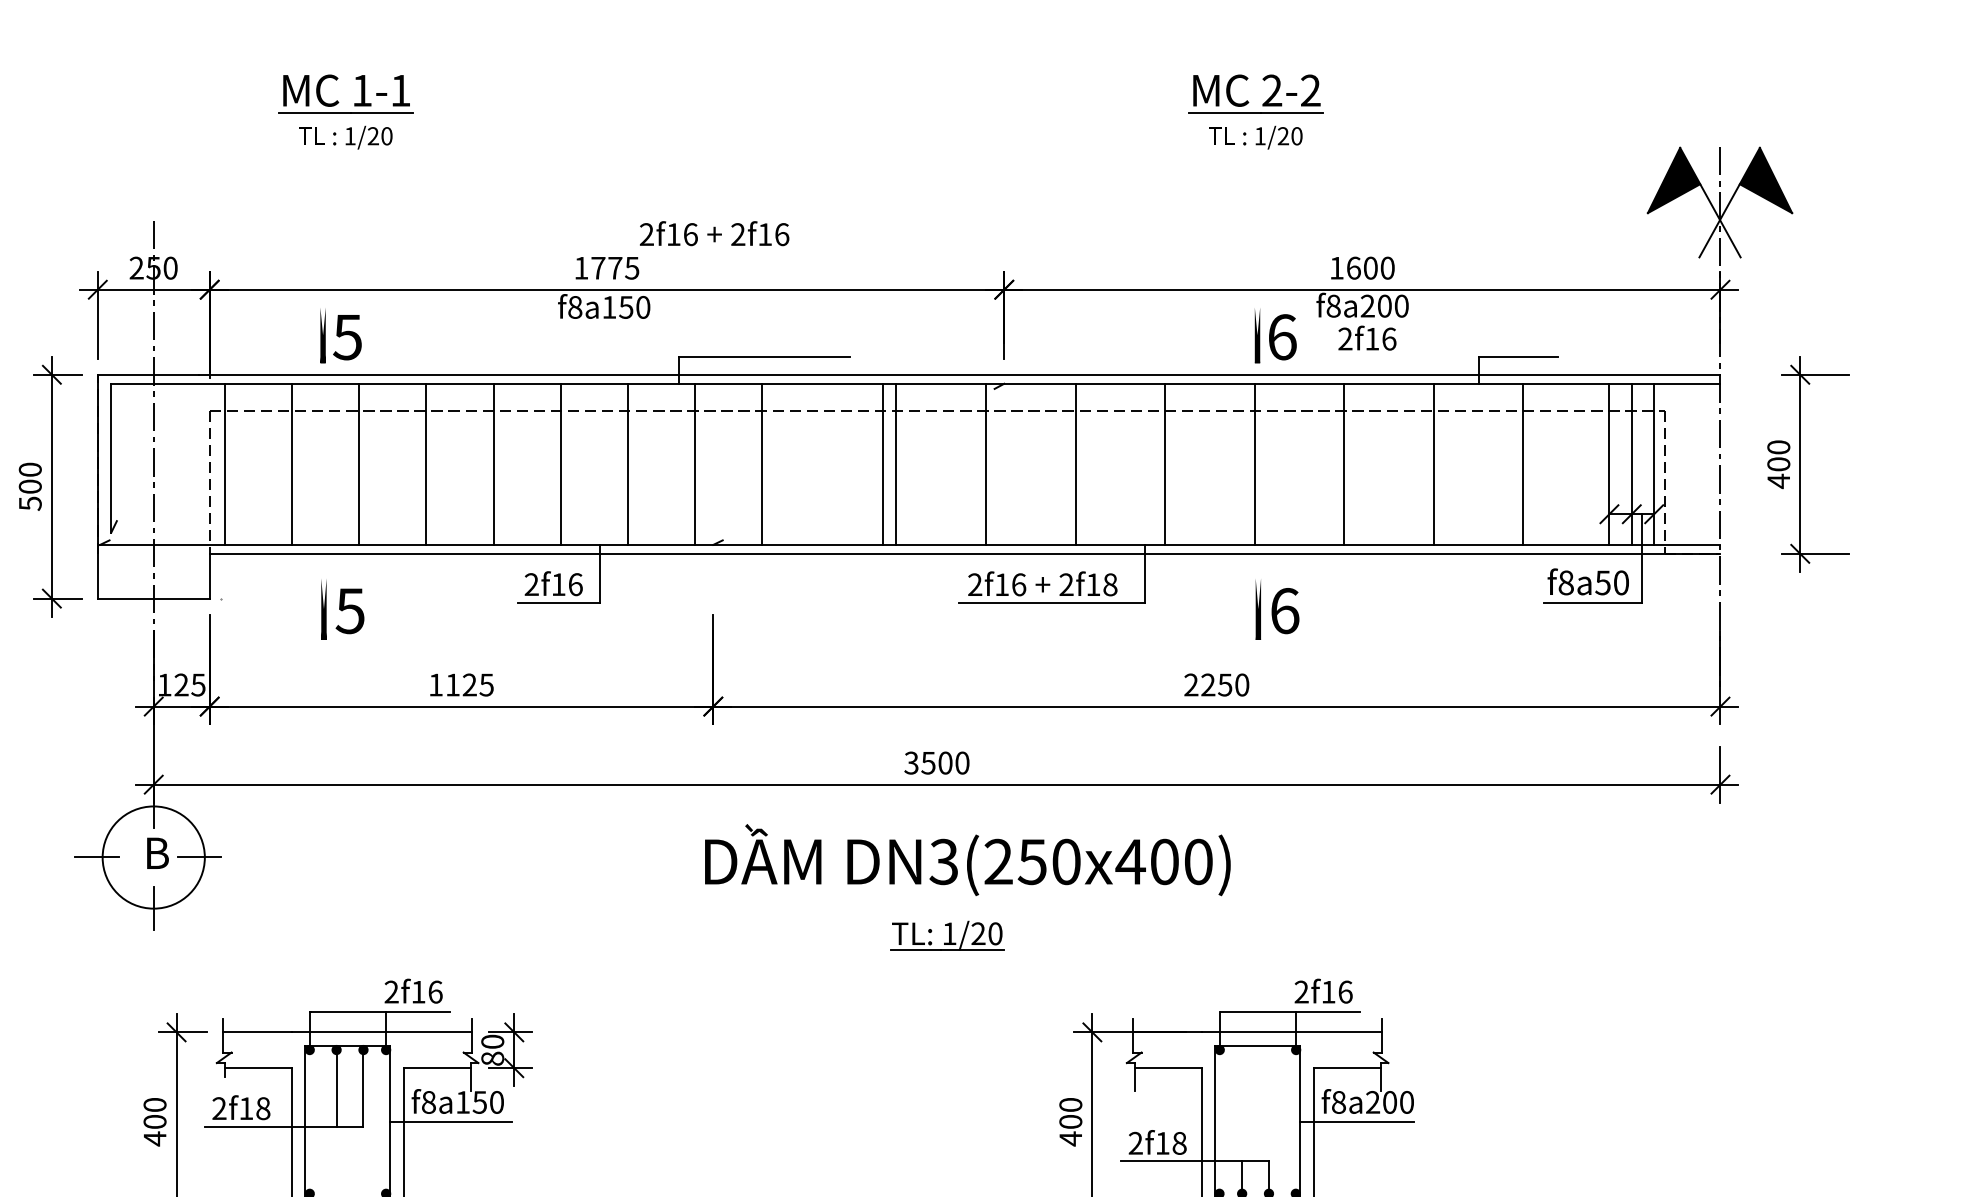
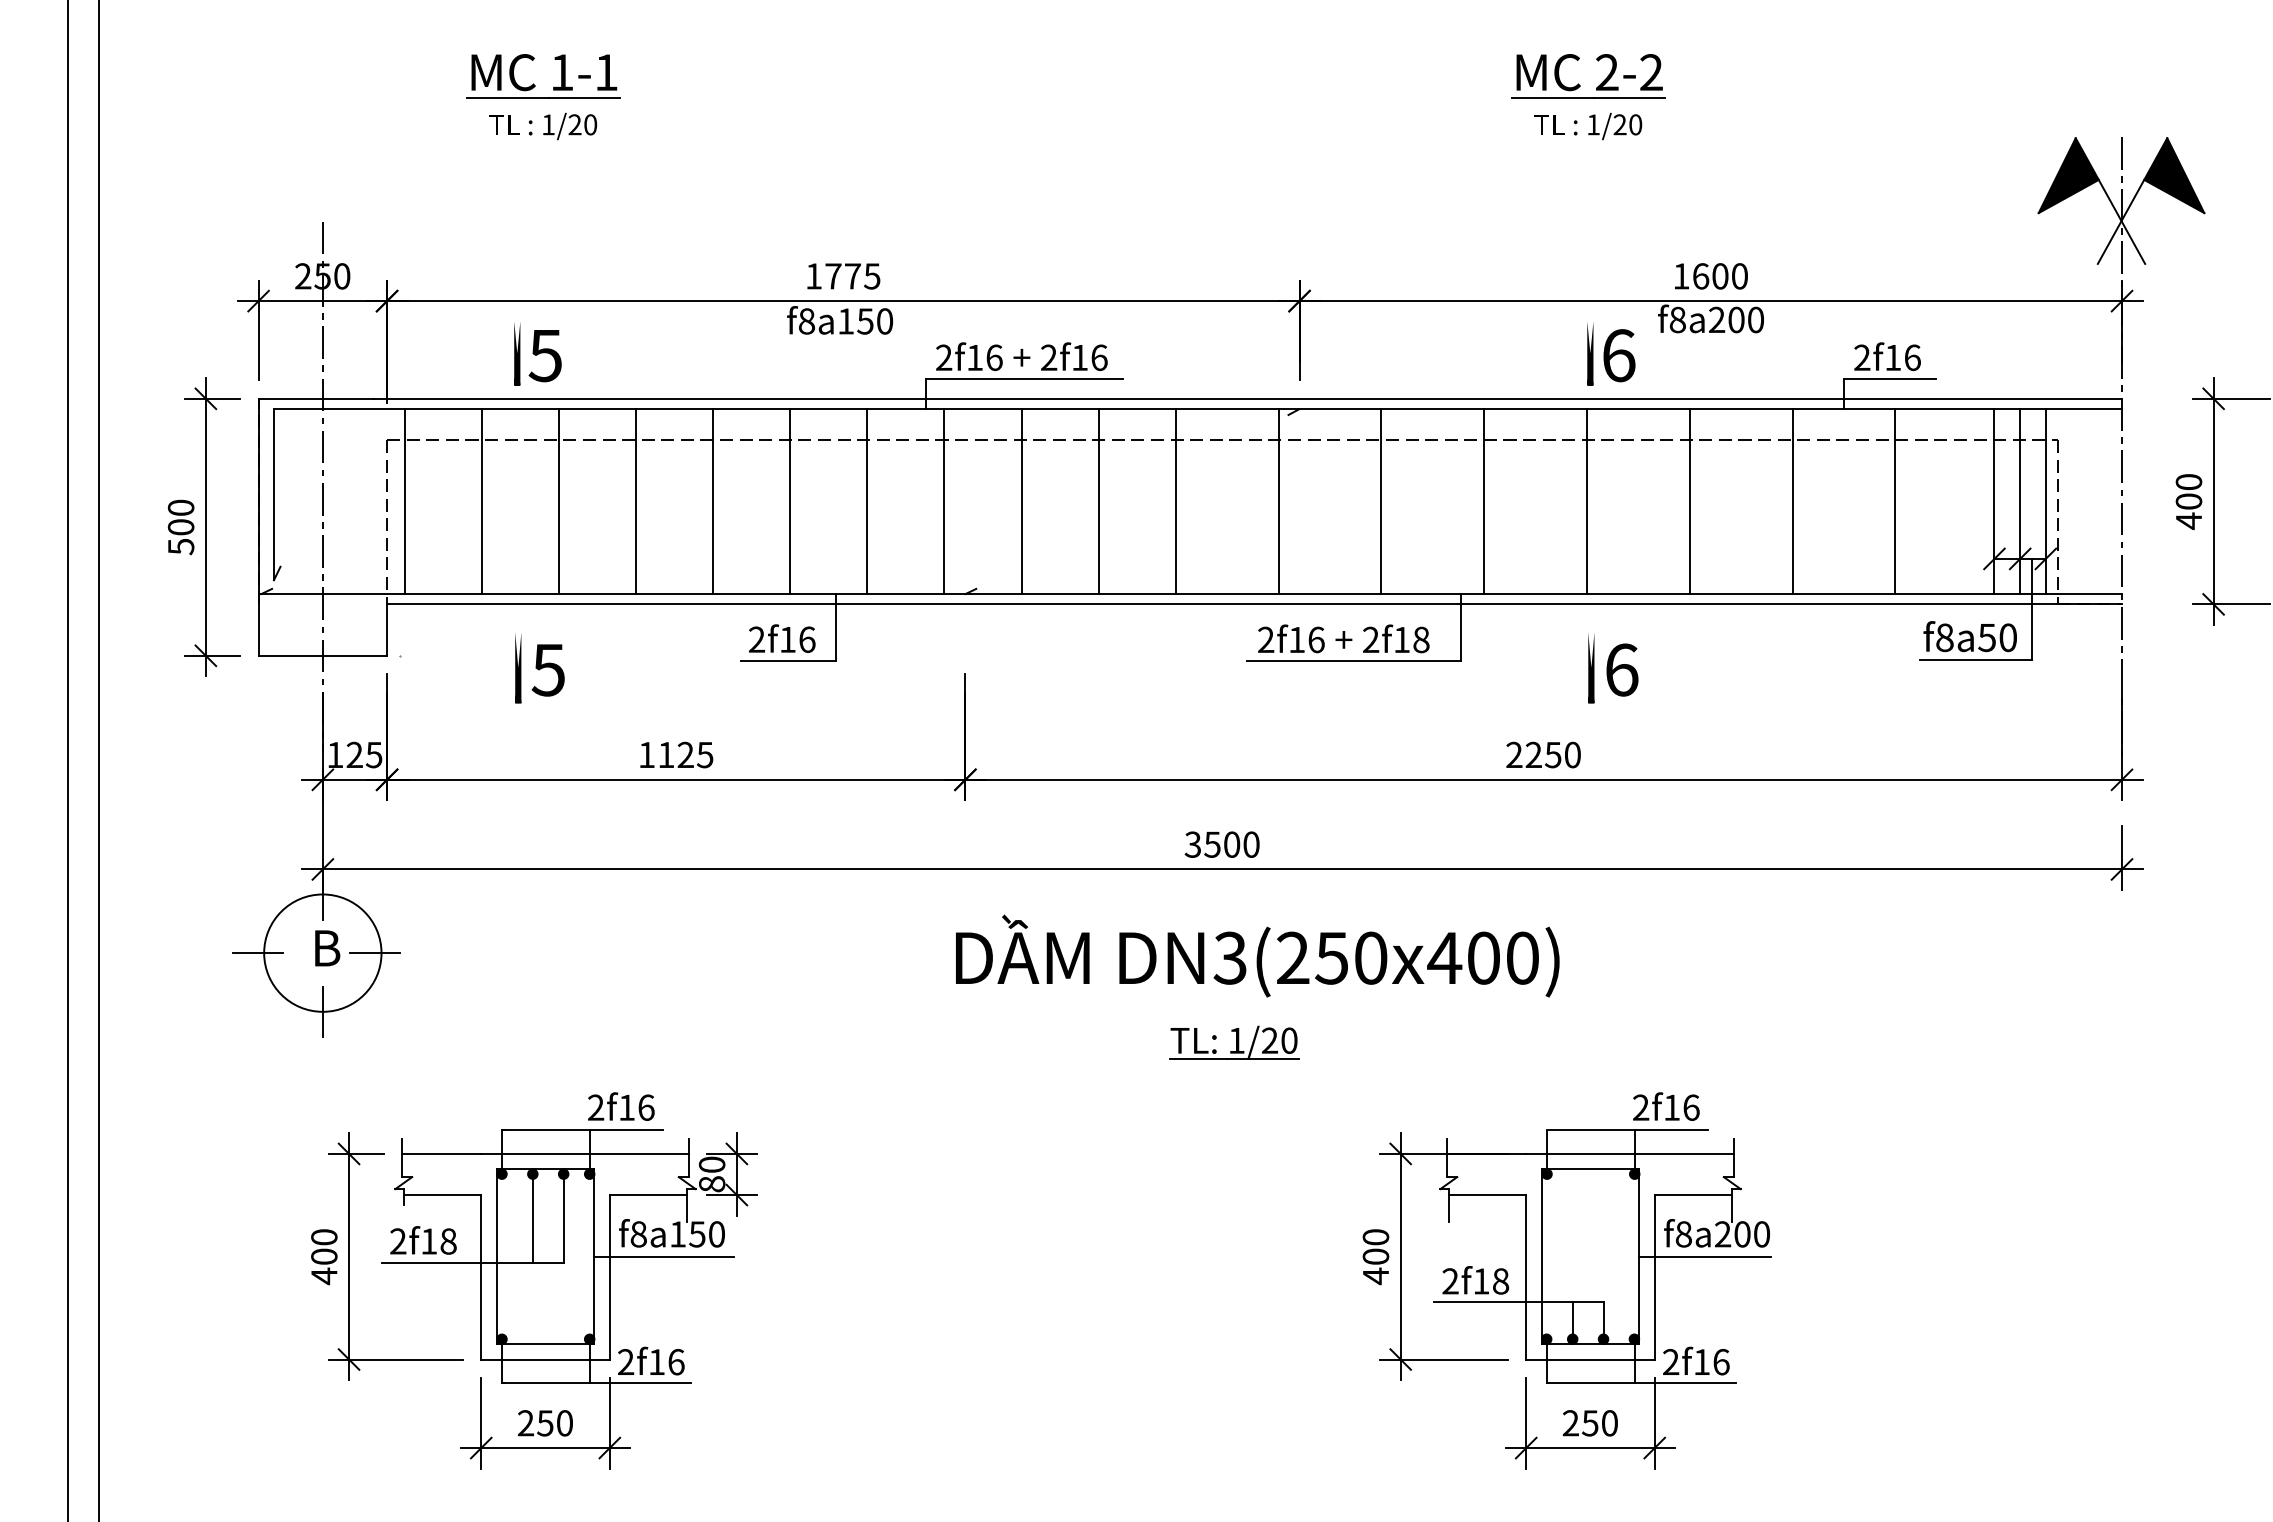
text: (714, 233) -> (1021, 356), moved
text: (1367, 337) -> (1887, 356), moved
line: (883, 464) -> (1098, 501), moved

